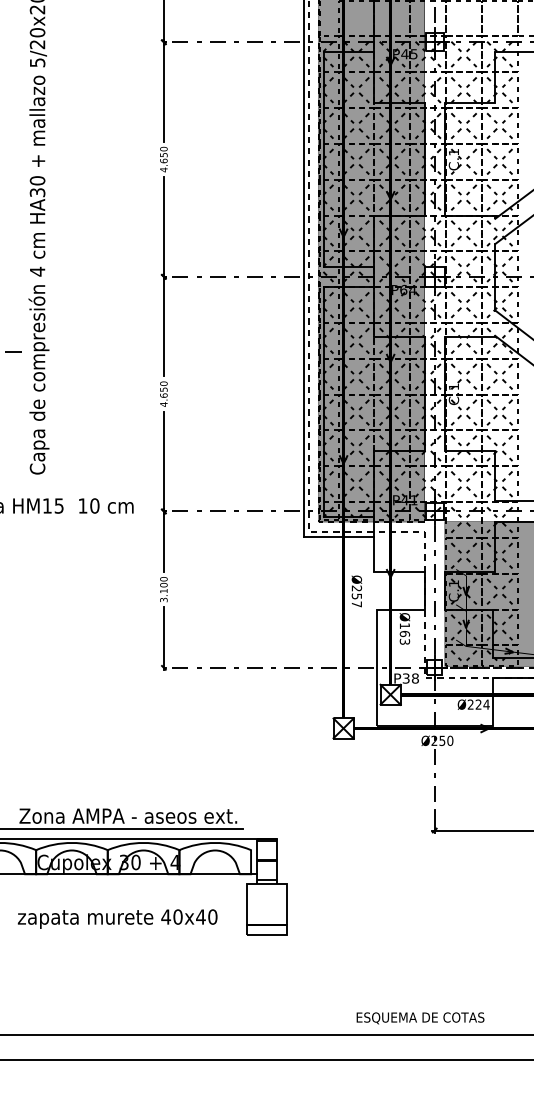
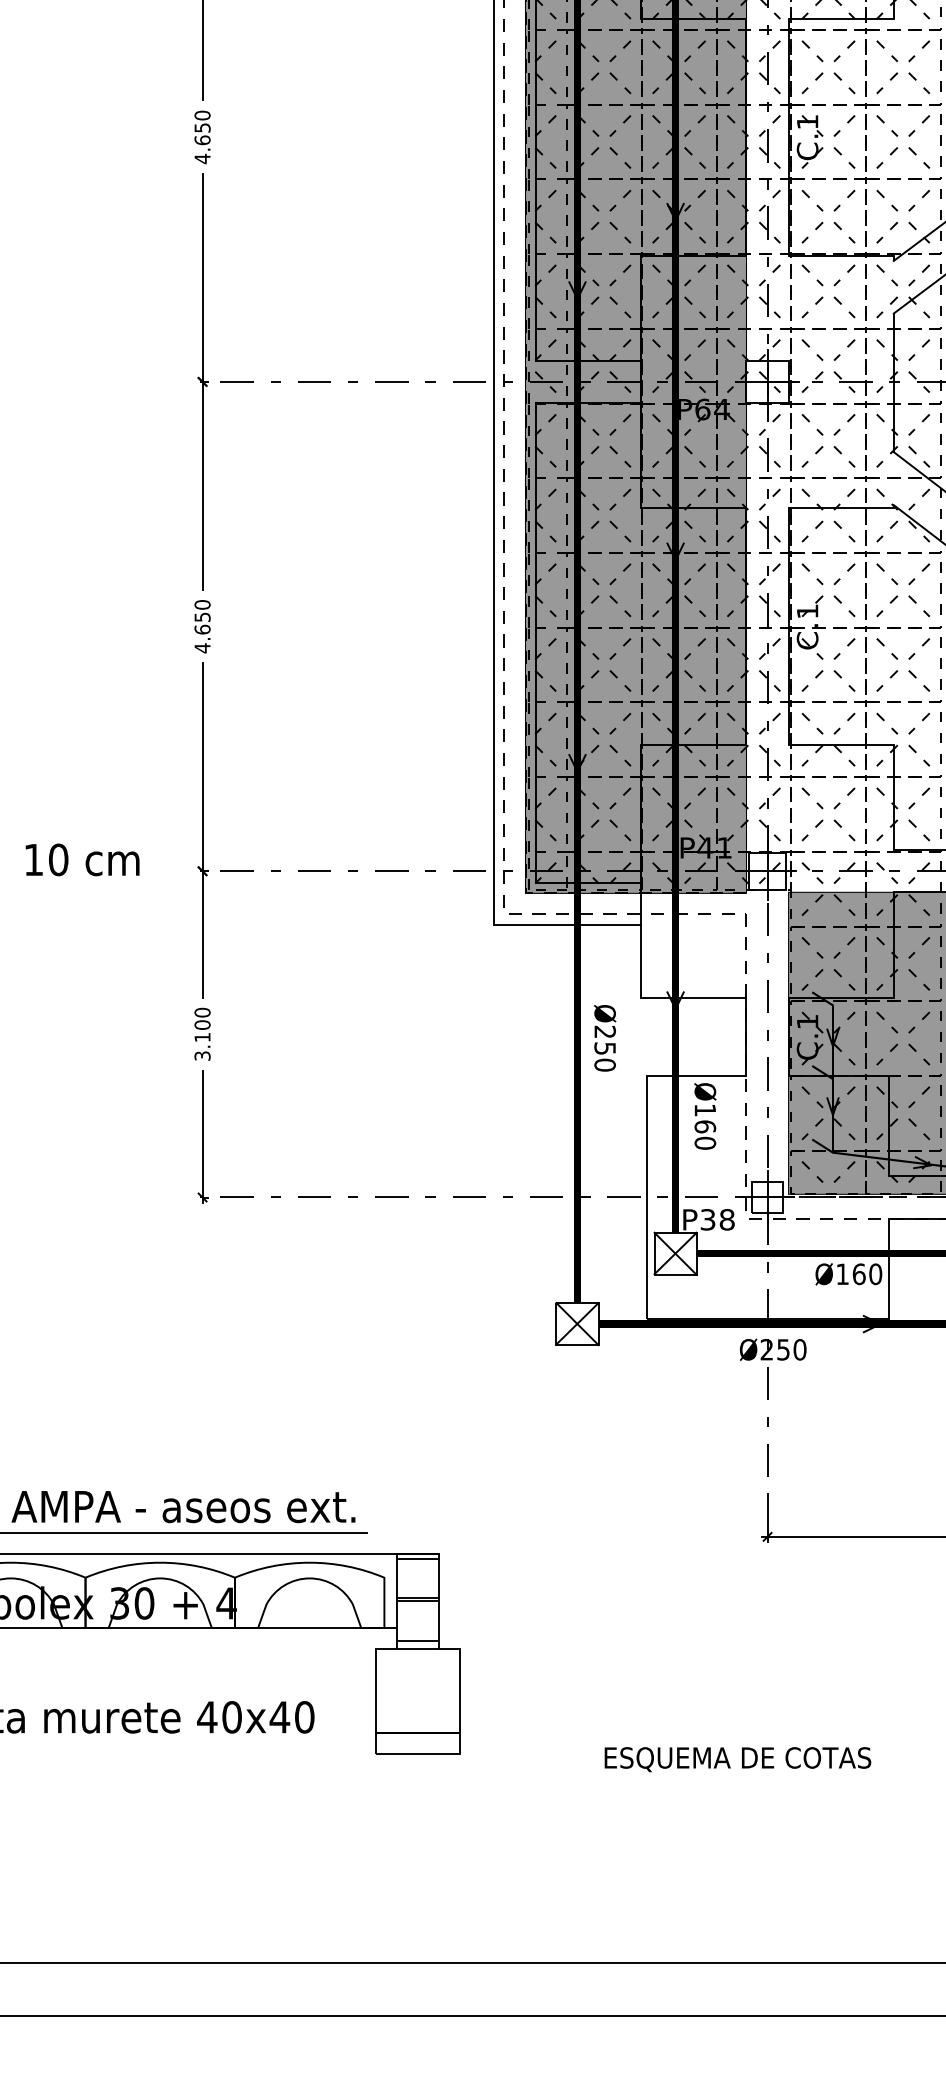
text: (356, 604) -> (604, 1065), Ø257 -> Ø250
text: (404, 641) -> (704, 1142), Ø163 -> Ø160
text: (478, 704) -> (858, 1273), Ø224 -> Ø160
text: (420, 1018) -> (737, 1759), moved

